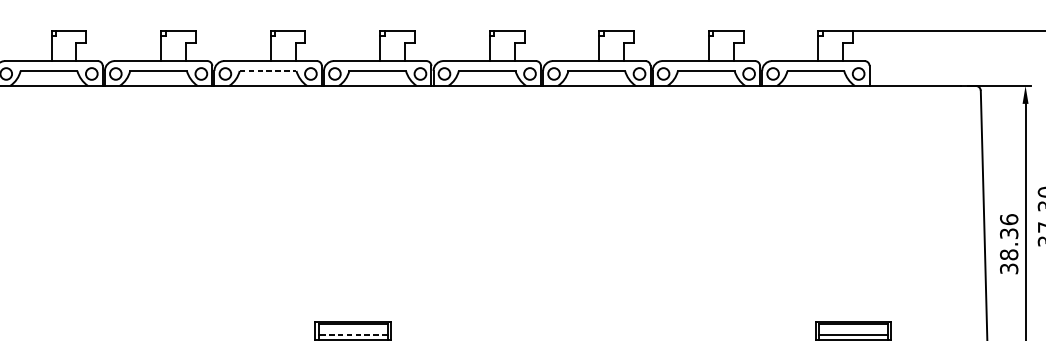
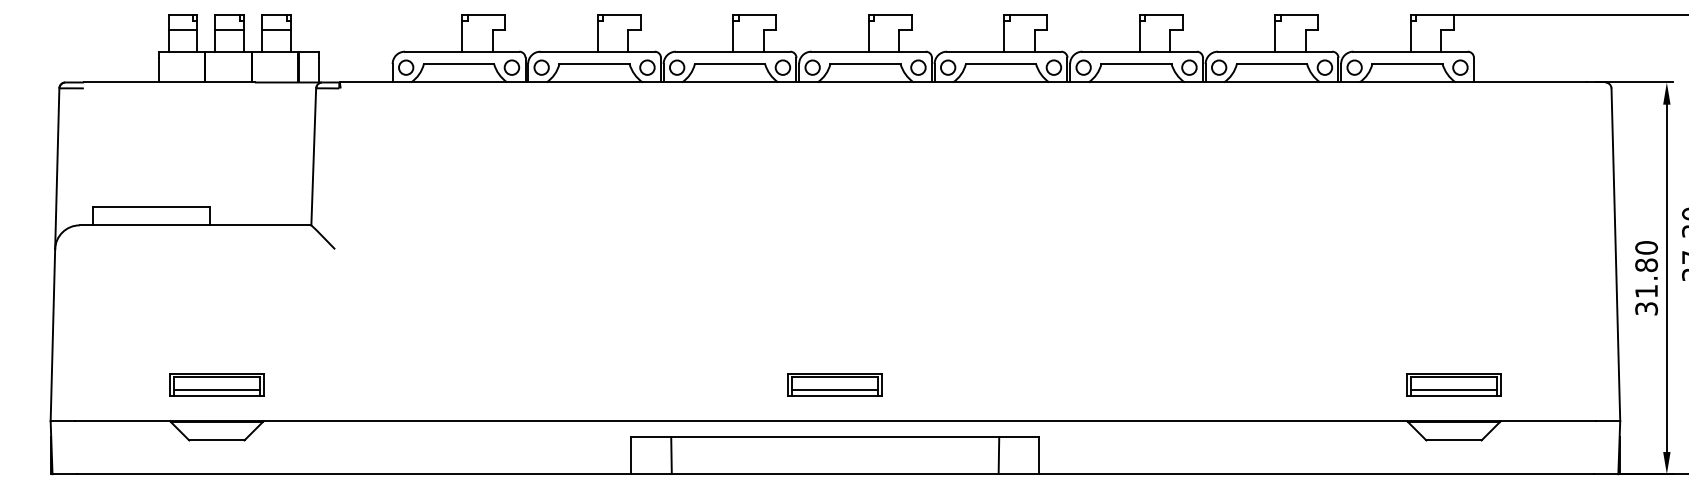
line: (268, 70) -> (730, 63), dashed -> solid
text: (1009, 237) -> (1646, 269), 38.36 -> 31.80
line: (353, 334) -> (835, 390), dashed -> solid

